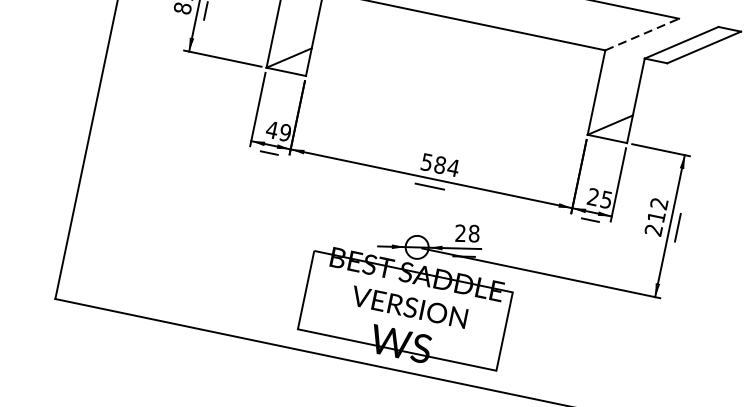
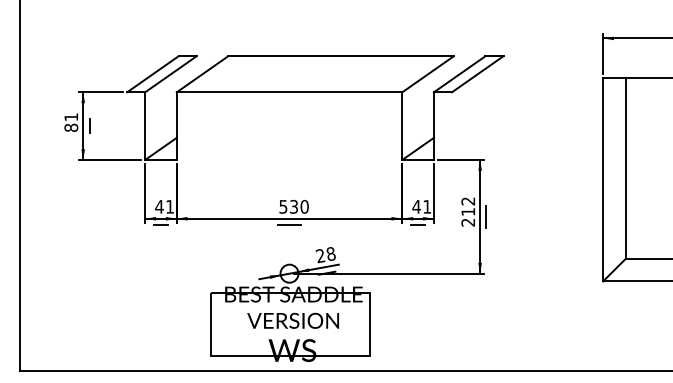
line: (642, 33) -> (428, 73), dashed -> solid
text: (286, 132) -> (170, 206), 49 -> 41
text: (447, 166) -> (299, 206), 584 -> 530
text: (599, 197) -> (421, 206), 25 -> 41

